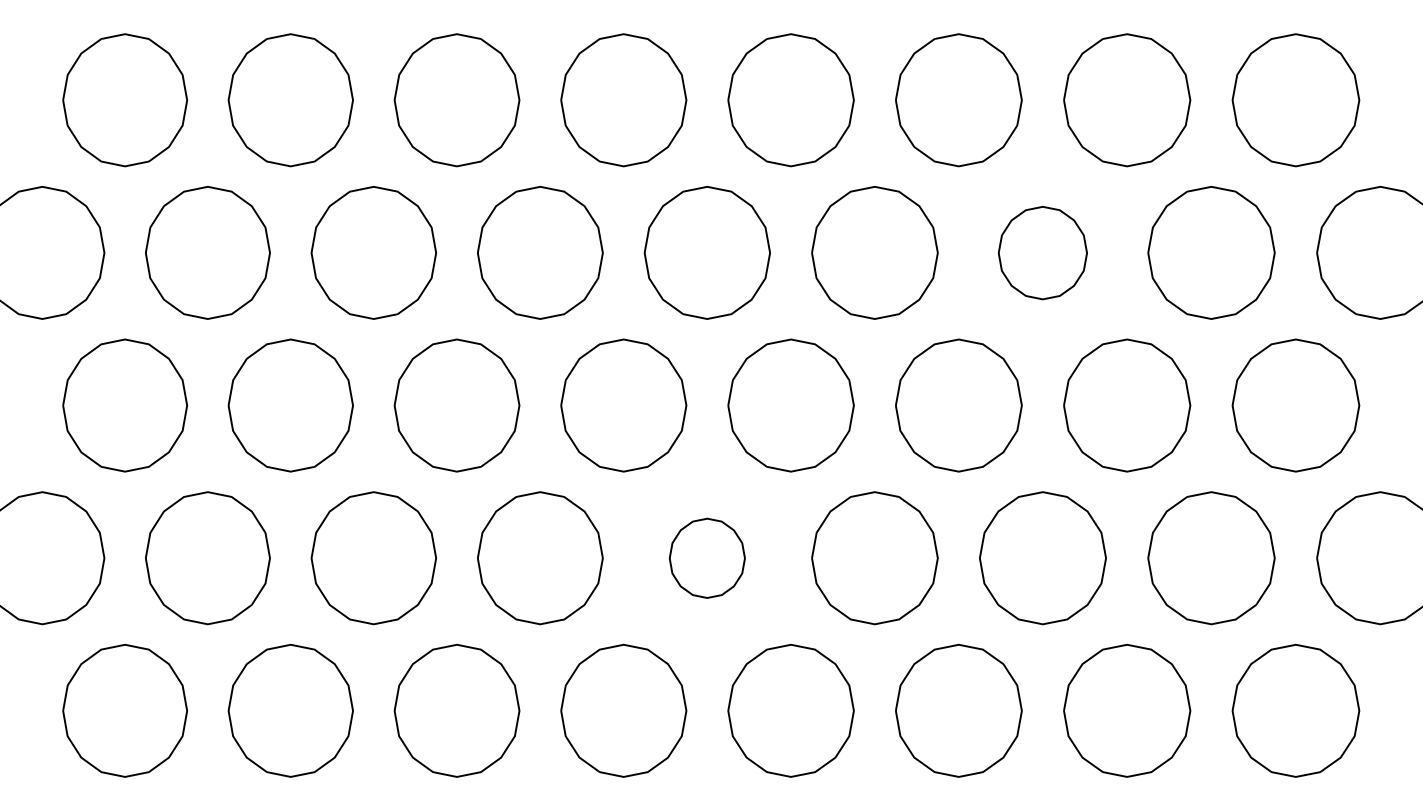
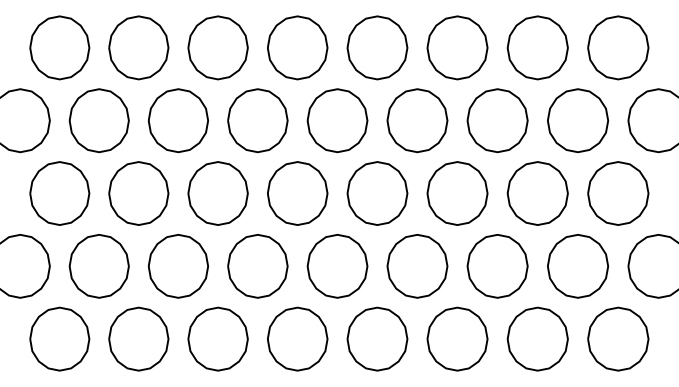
part: (1042, 252) -> (497, 120), size x1.43
part: (707, 558) -> (337, 266), size x1.67

